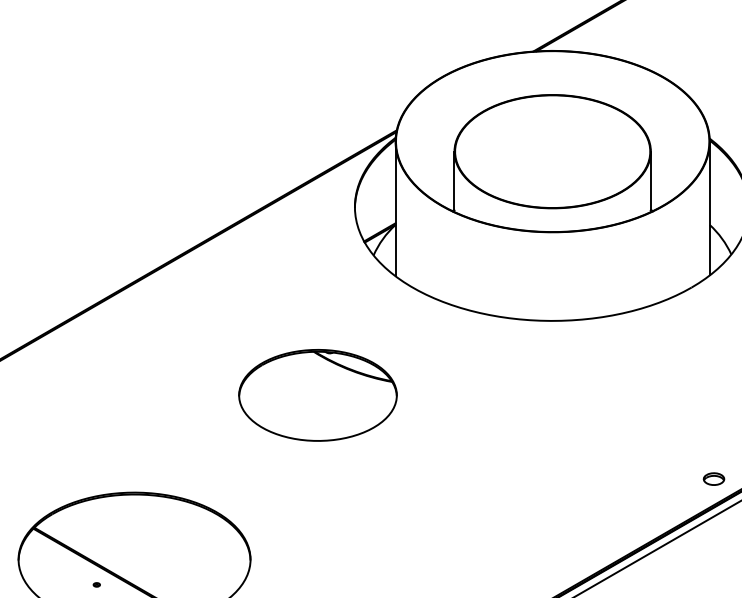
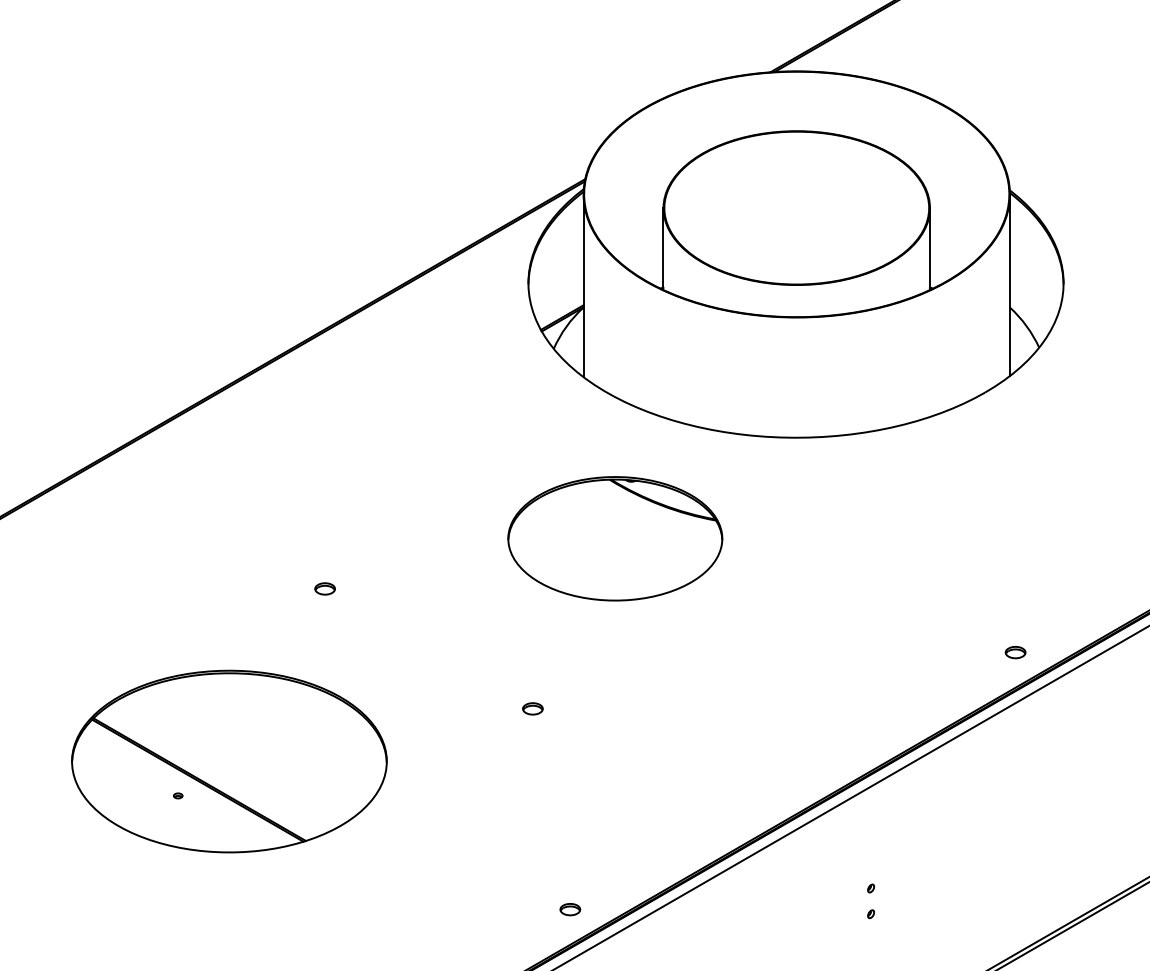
part: (318, 395) -> (615, 538), moved
part: (204, 432) -> (324, 588), added
part: (713, 479) -> (1015, 652), size x0.71
part: (357, 520) -> (532, 708), added

